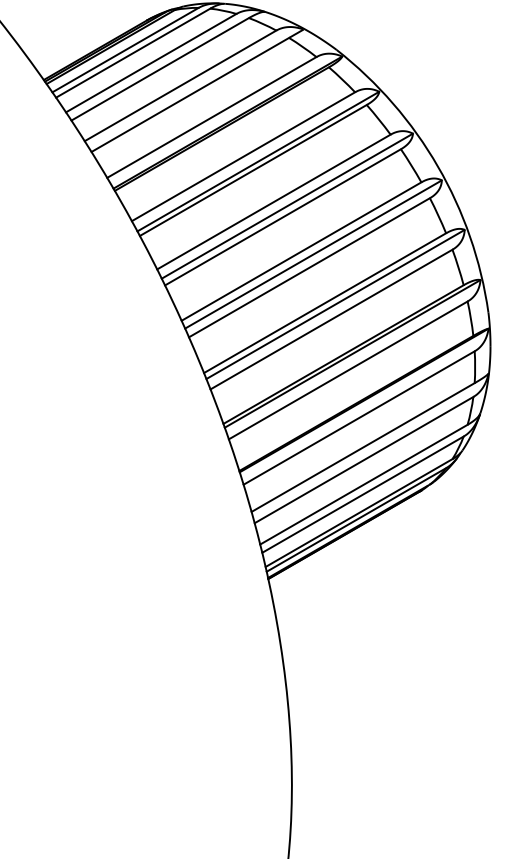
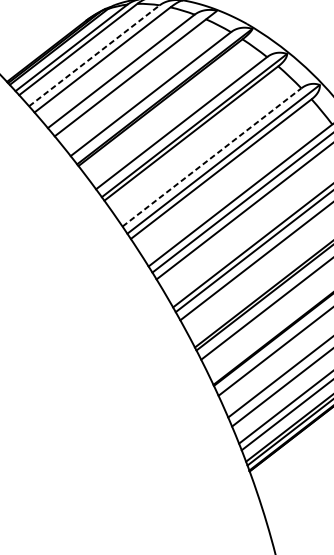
line: (151, 62) -> (94, 55), solid -> dashed
line: (273, 202) -> (211, 157), solid -> dashed

